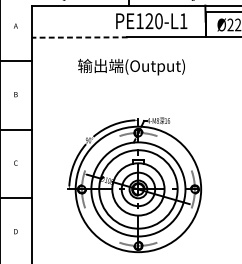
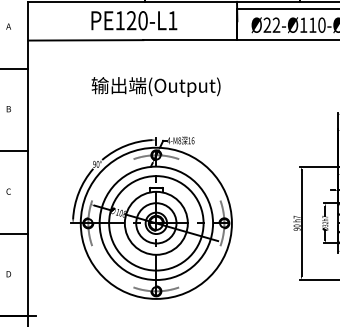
text: (151, 21) -> (134, 20), moved
line: (79, 37) -> (85, 40), dashed -> solid
text: (131, 66) -> (155, 86), moved

